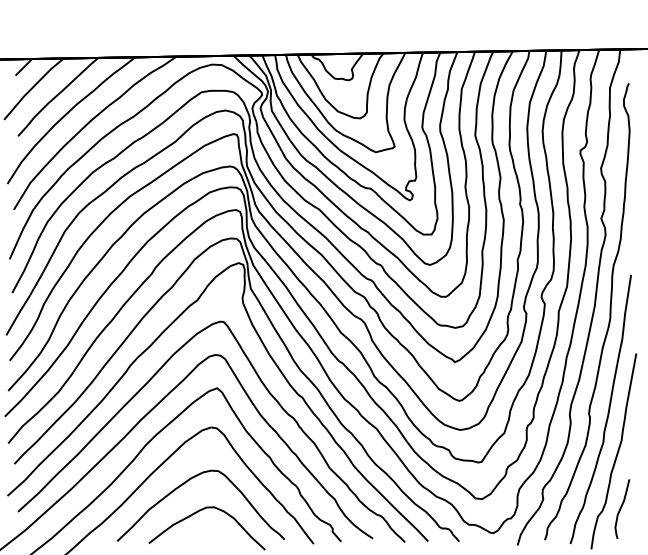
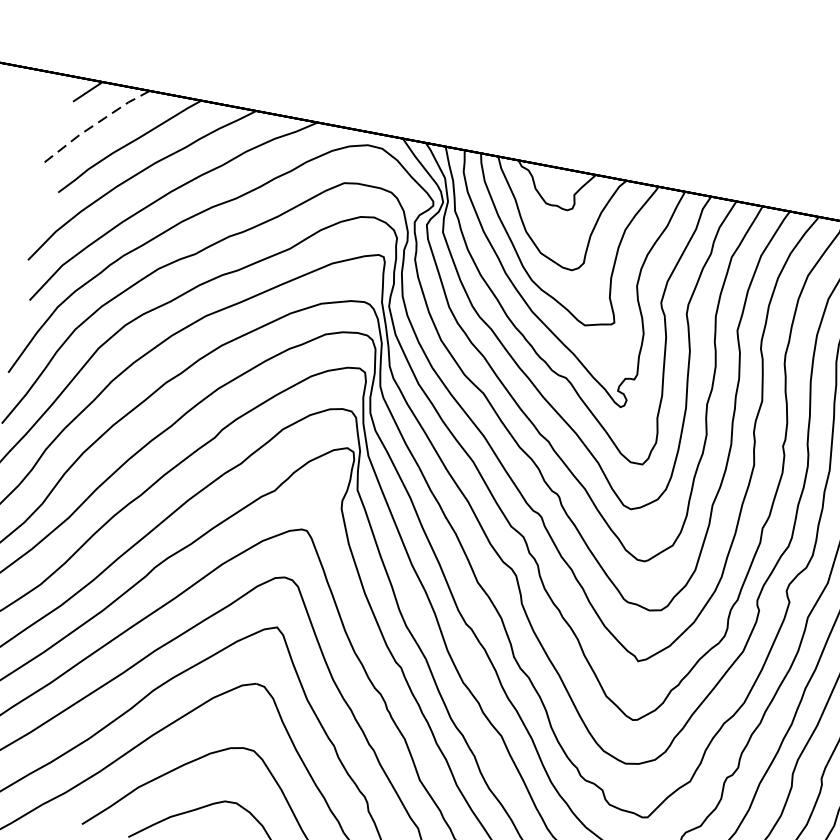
line: (32, 87) -> (94, 124), solid -> dashed

